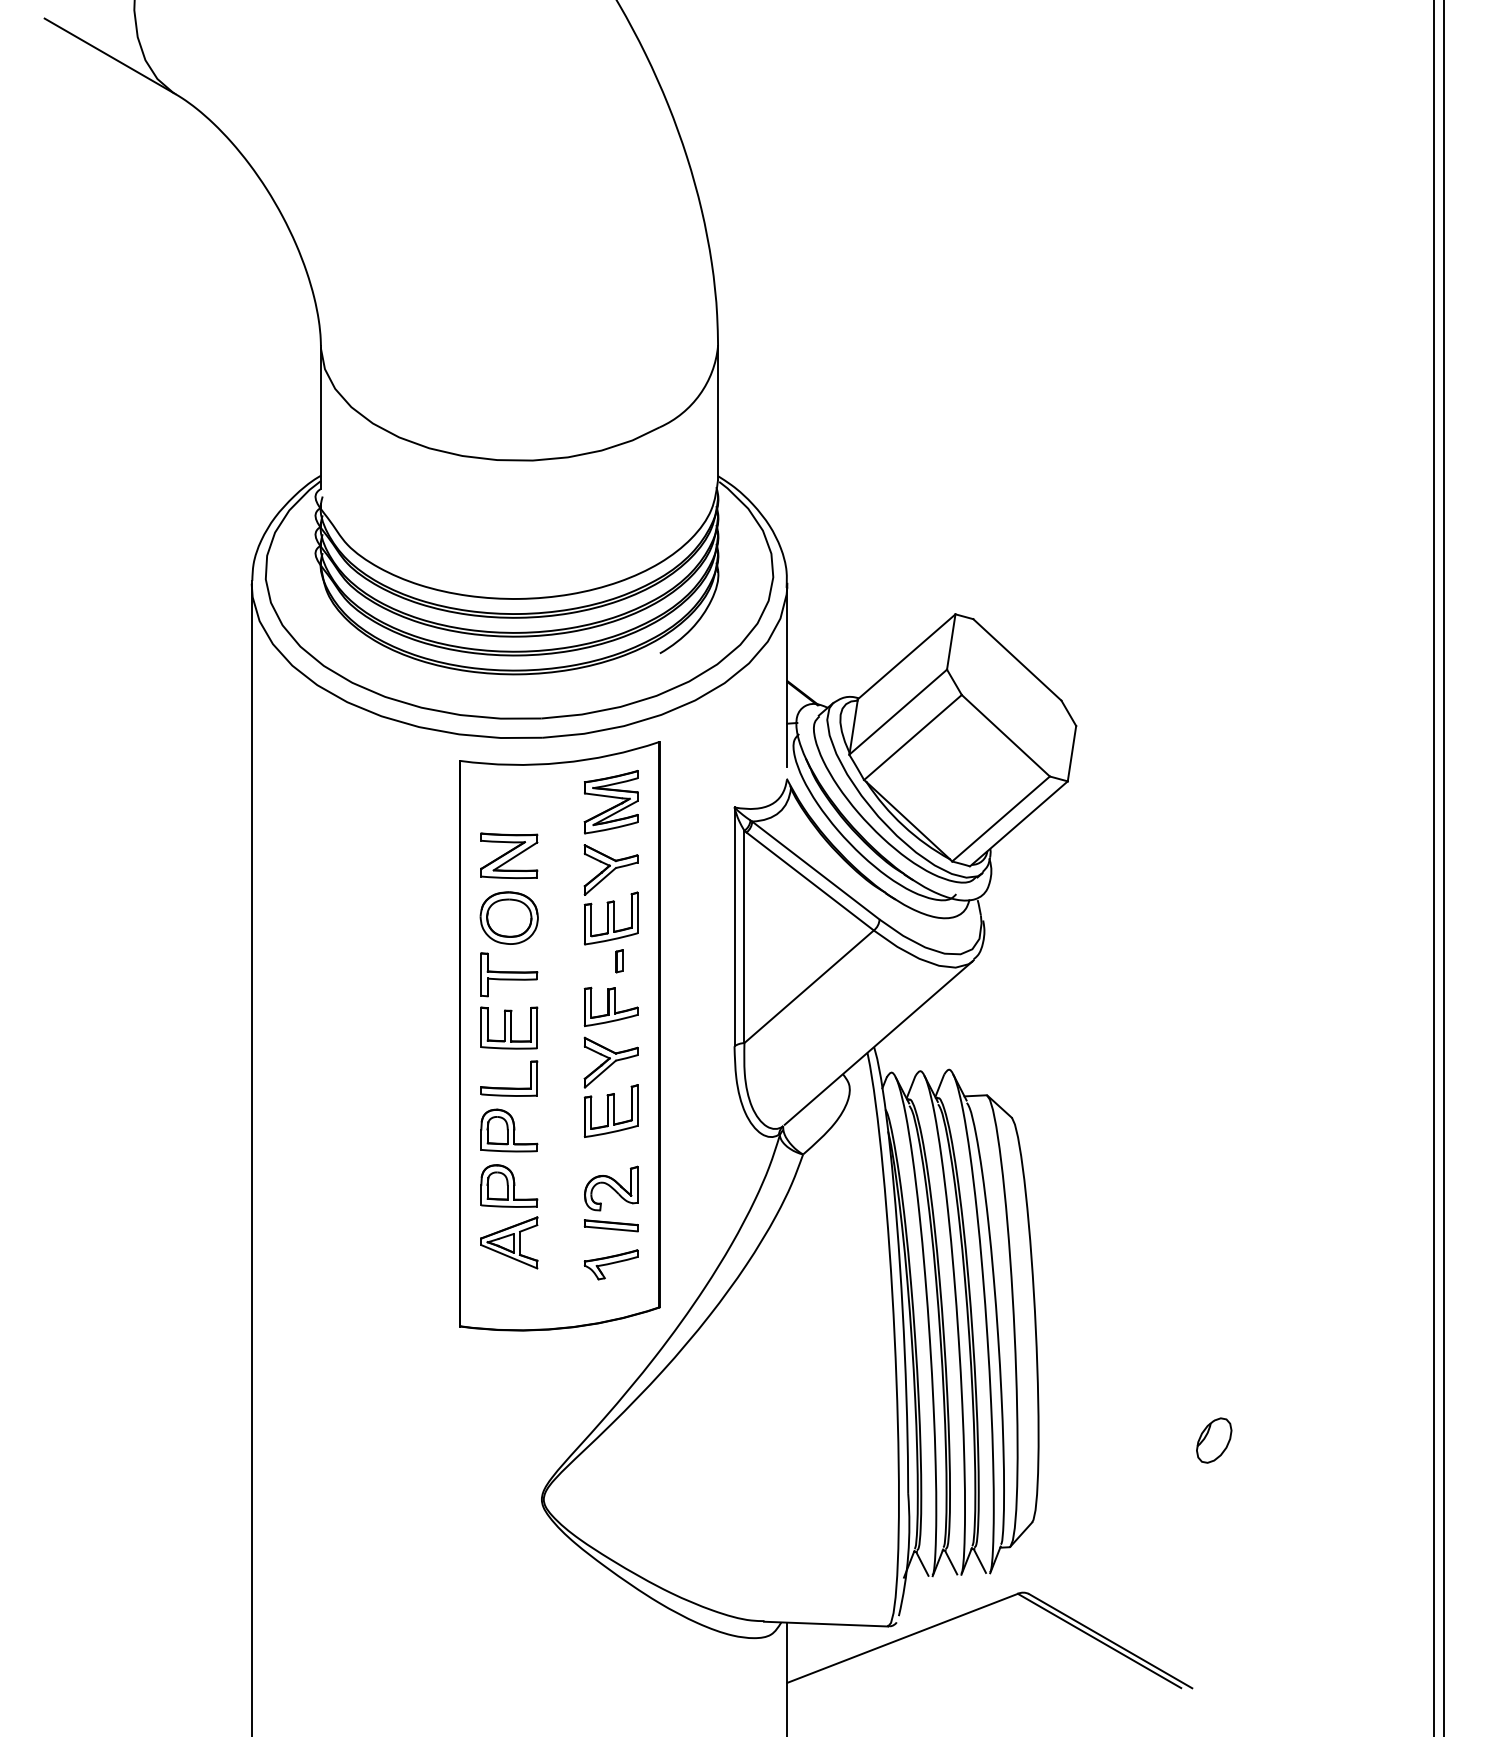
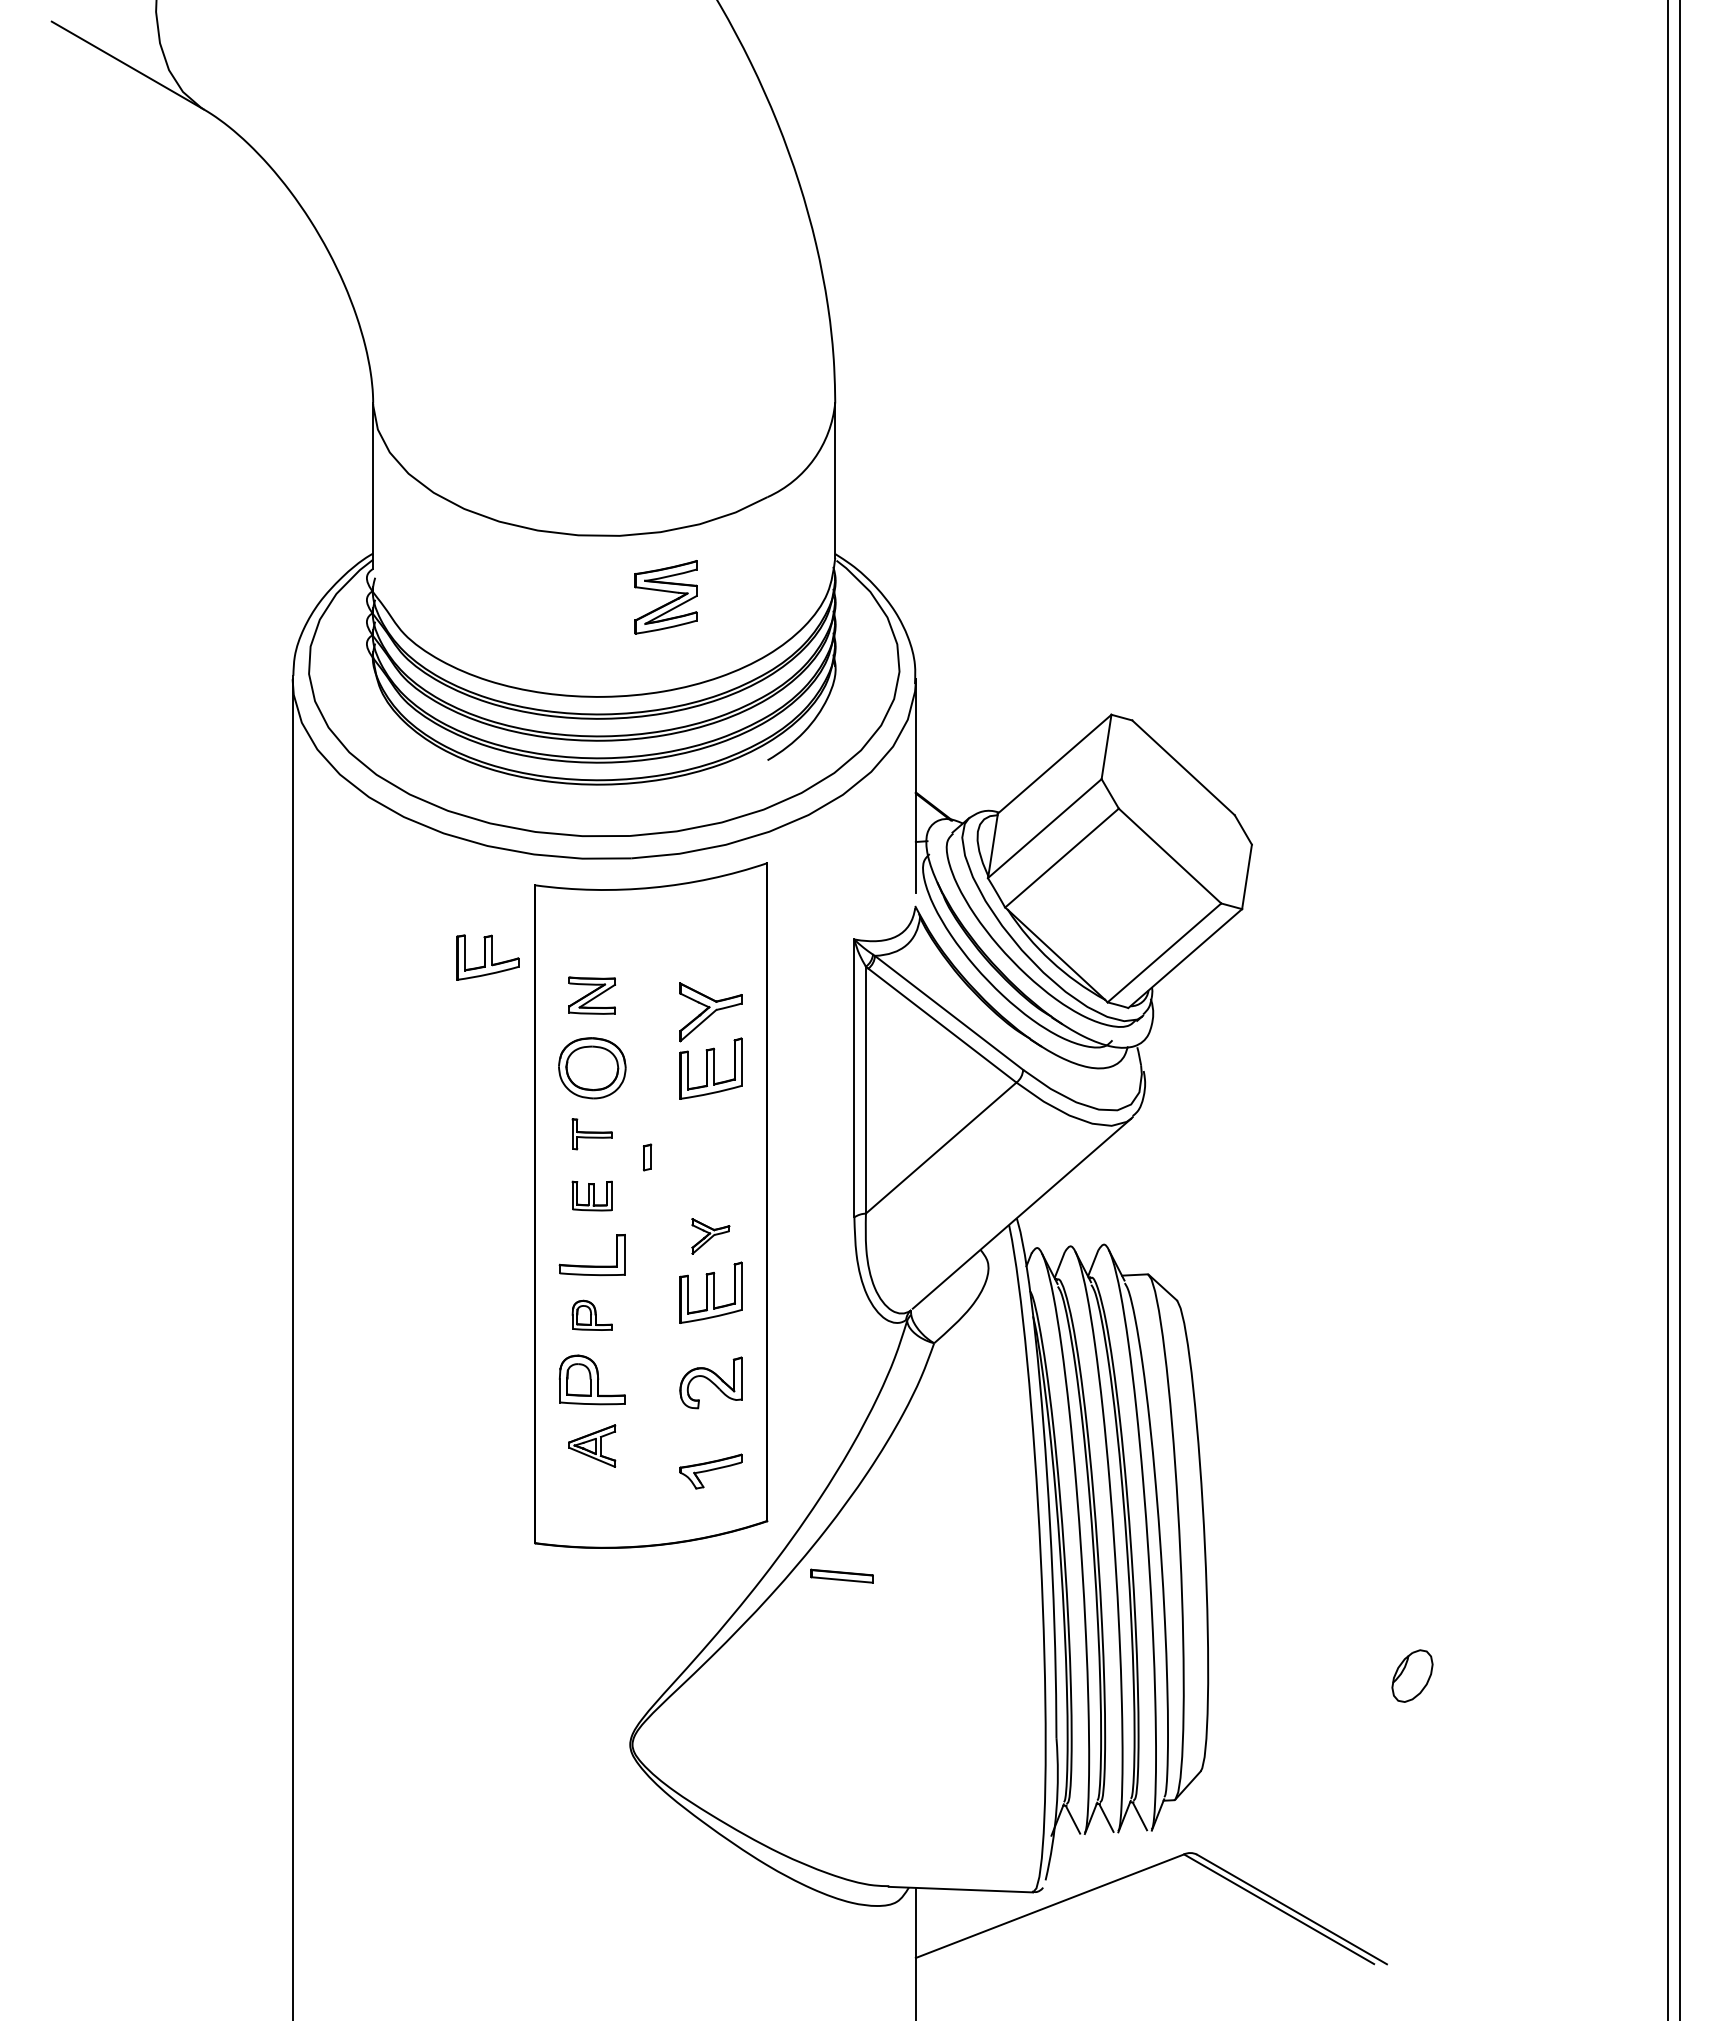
part: (610, 802) -> (665, 597), moved
part: (508, 855) -> (591, 995), size x0.7
part: (619, 961) -> (647, 1157), moved
part: (508, 975) -> (591, 1134), size x0.6
part: (610, 1006) -> (487, 957), moved
part: (508, 1027) -> (591, 1195), size x0.6
part: (610, 1062) -> (710, 1236), size x0.6
part: (508, 1130) -> (591, 1315), size x0.6
part: (610, 1225) -> (841, 1575), moved
part: (508, 1242) -> (591, 1445), size x0.7

